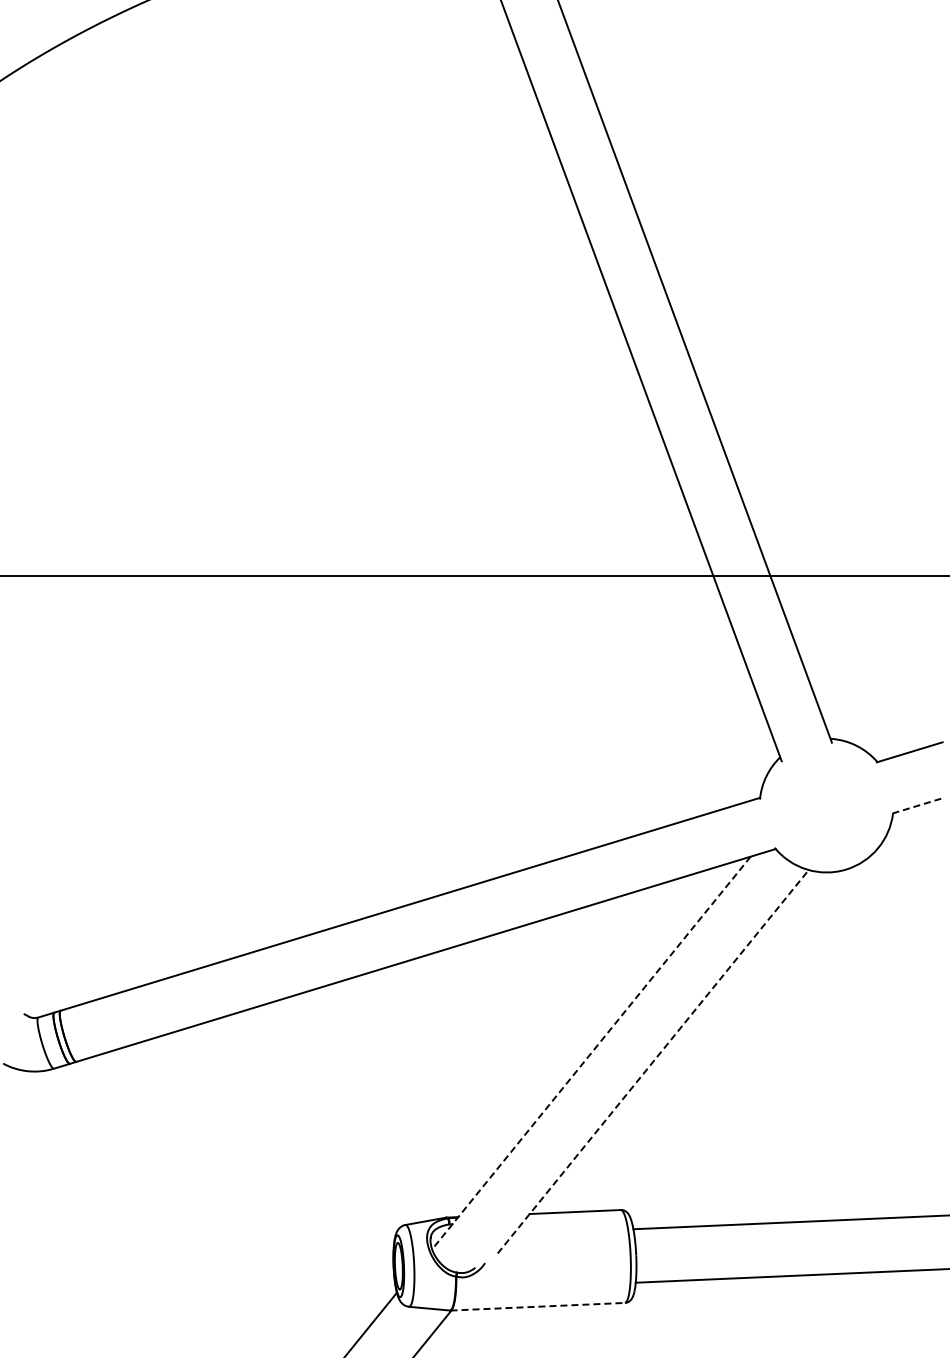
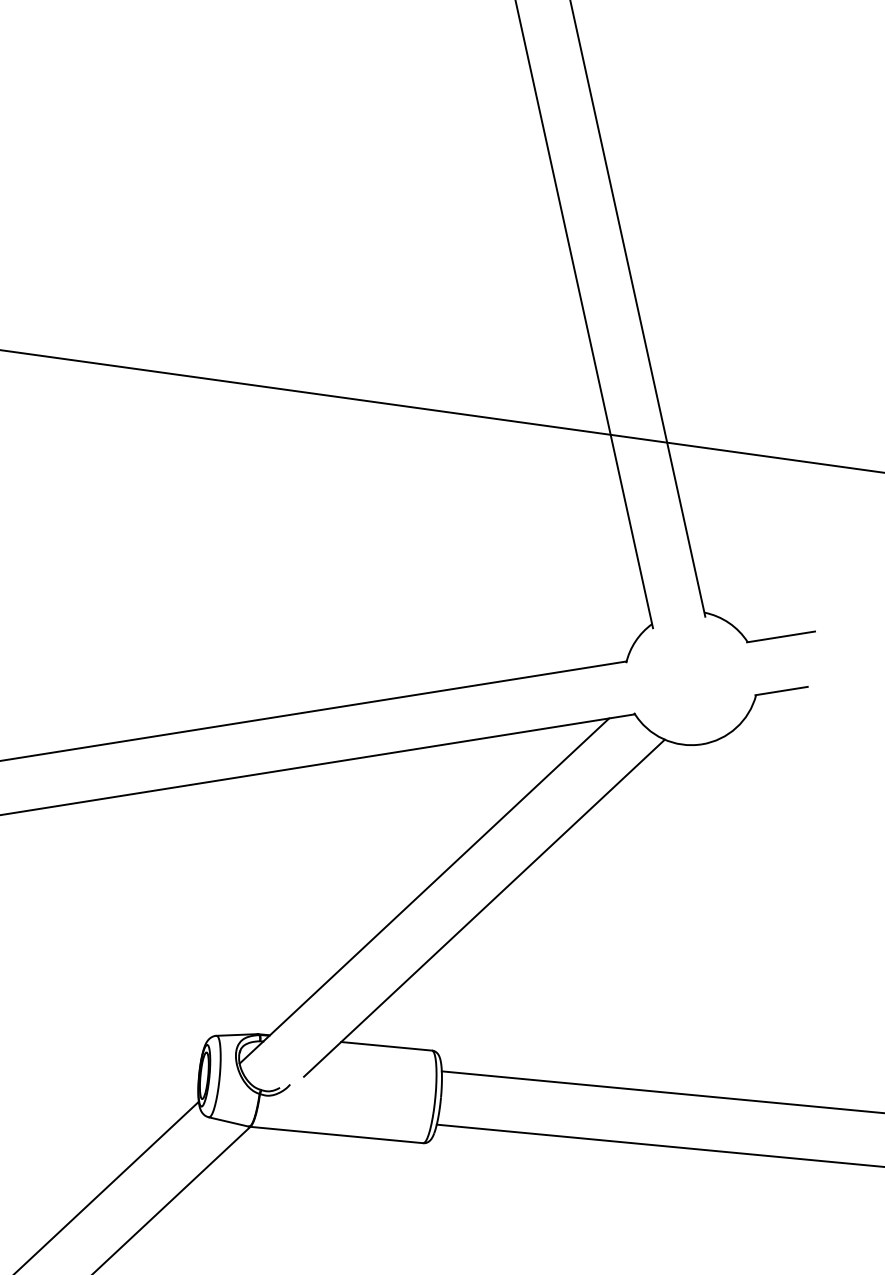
line: (918, 805) -> (782, 690), dashed -> solid
line: (591, 1053) -> (424, 891), dashed -> solid
line: (653, 1061) -> (484, 907), dashed -> solid
line: (538, 1306) -> (337, 1134), dashed -> solid

